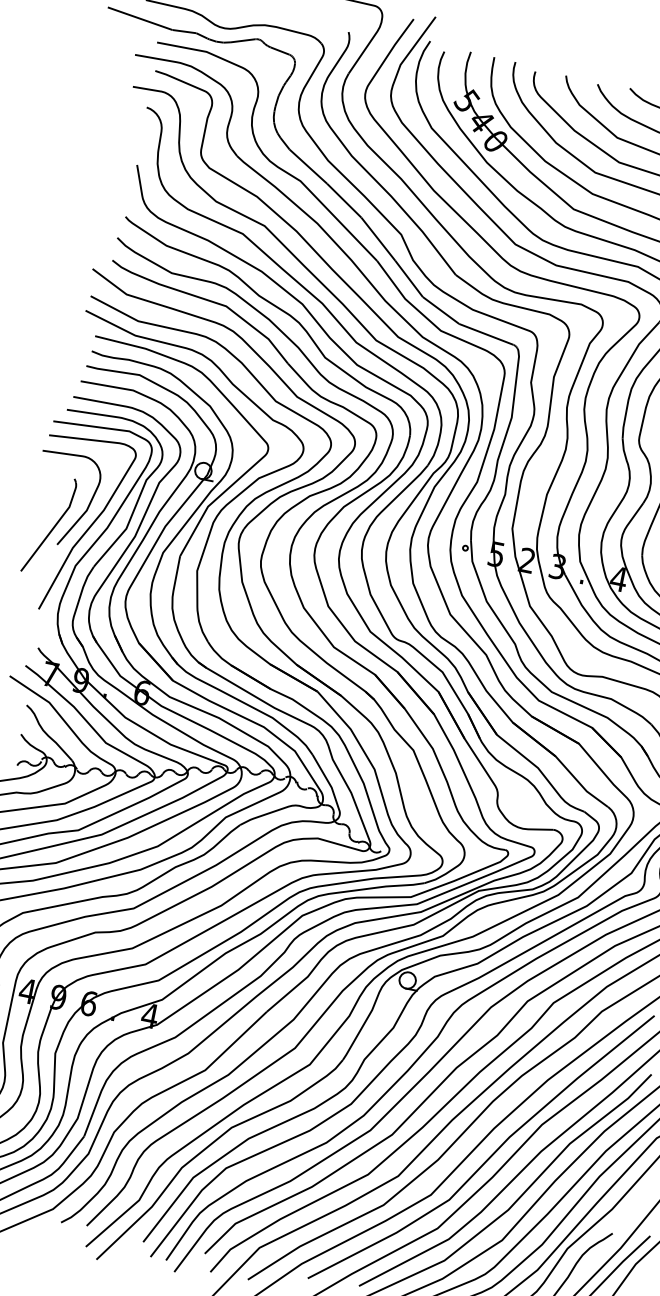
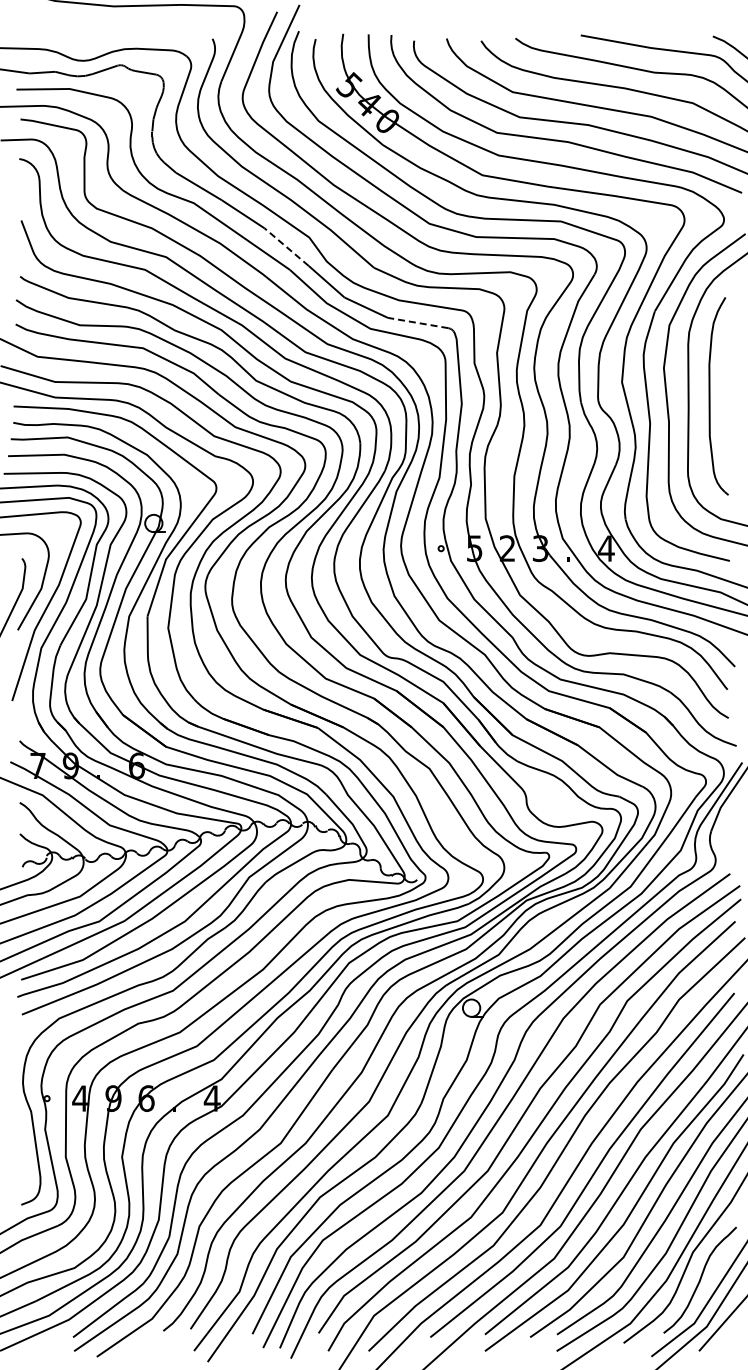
line: (378, 238) -> (286, 246), solid -> dashed
line: (486, 334) -> (418, 323), solid -> dashed

